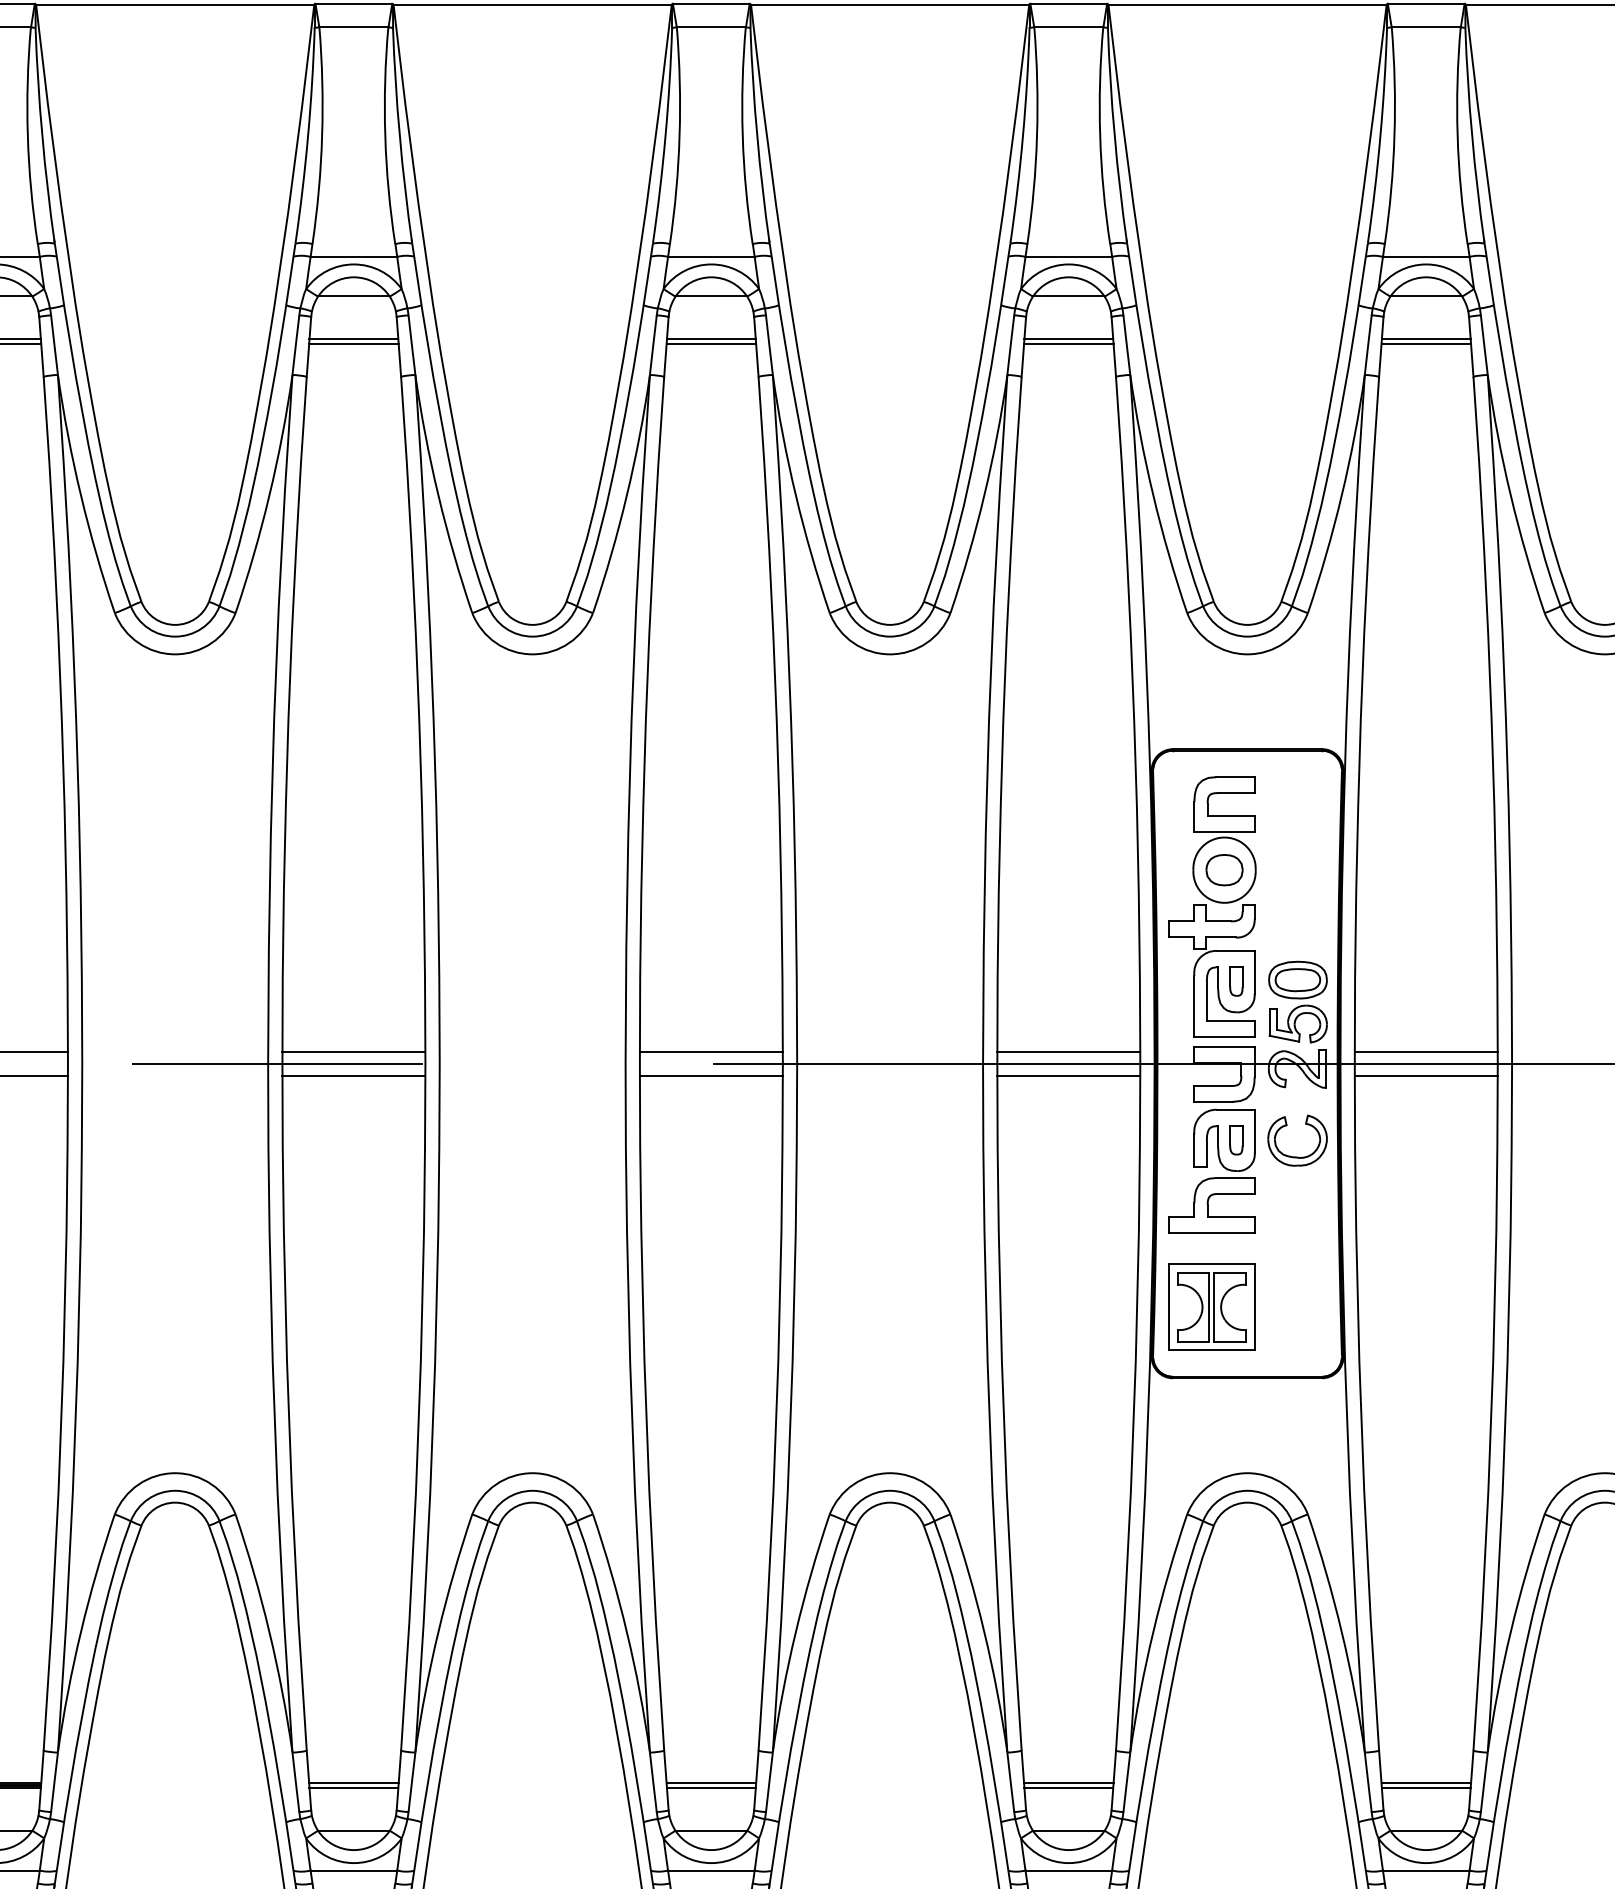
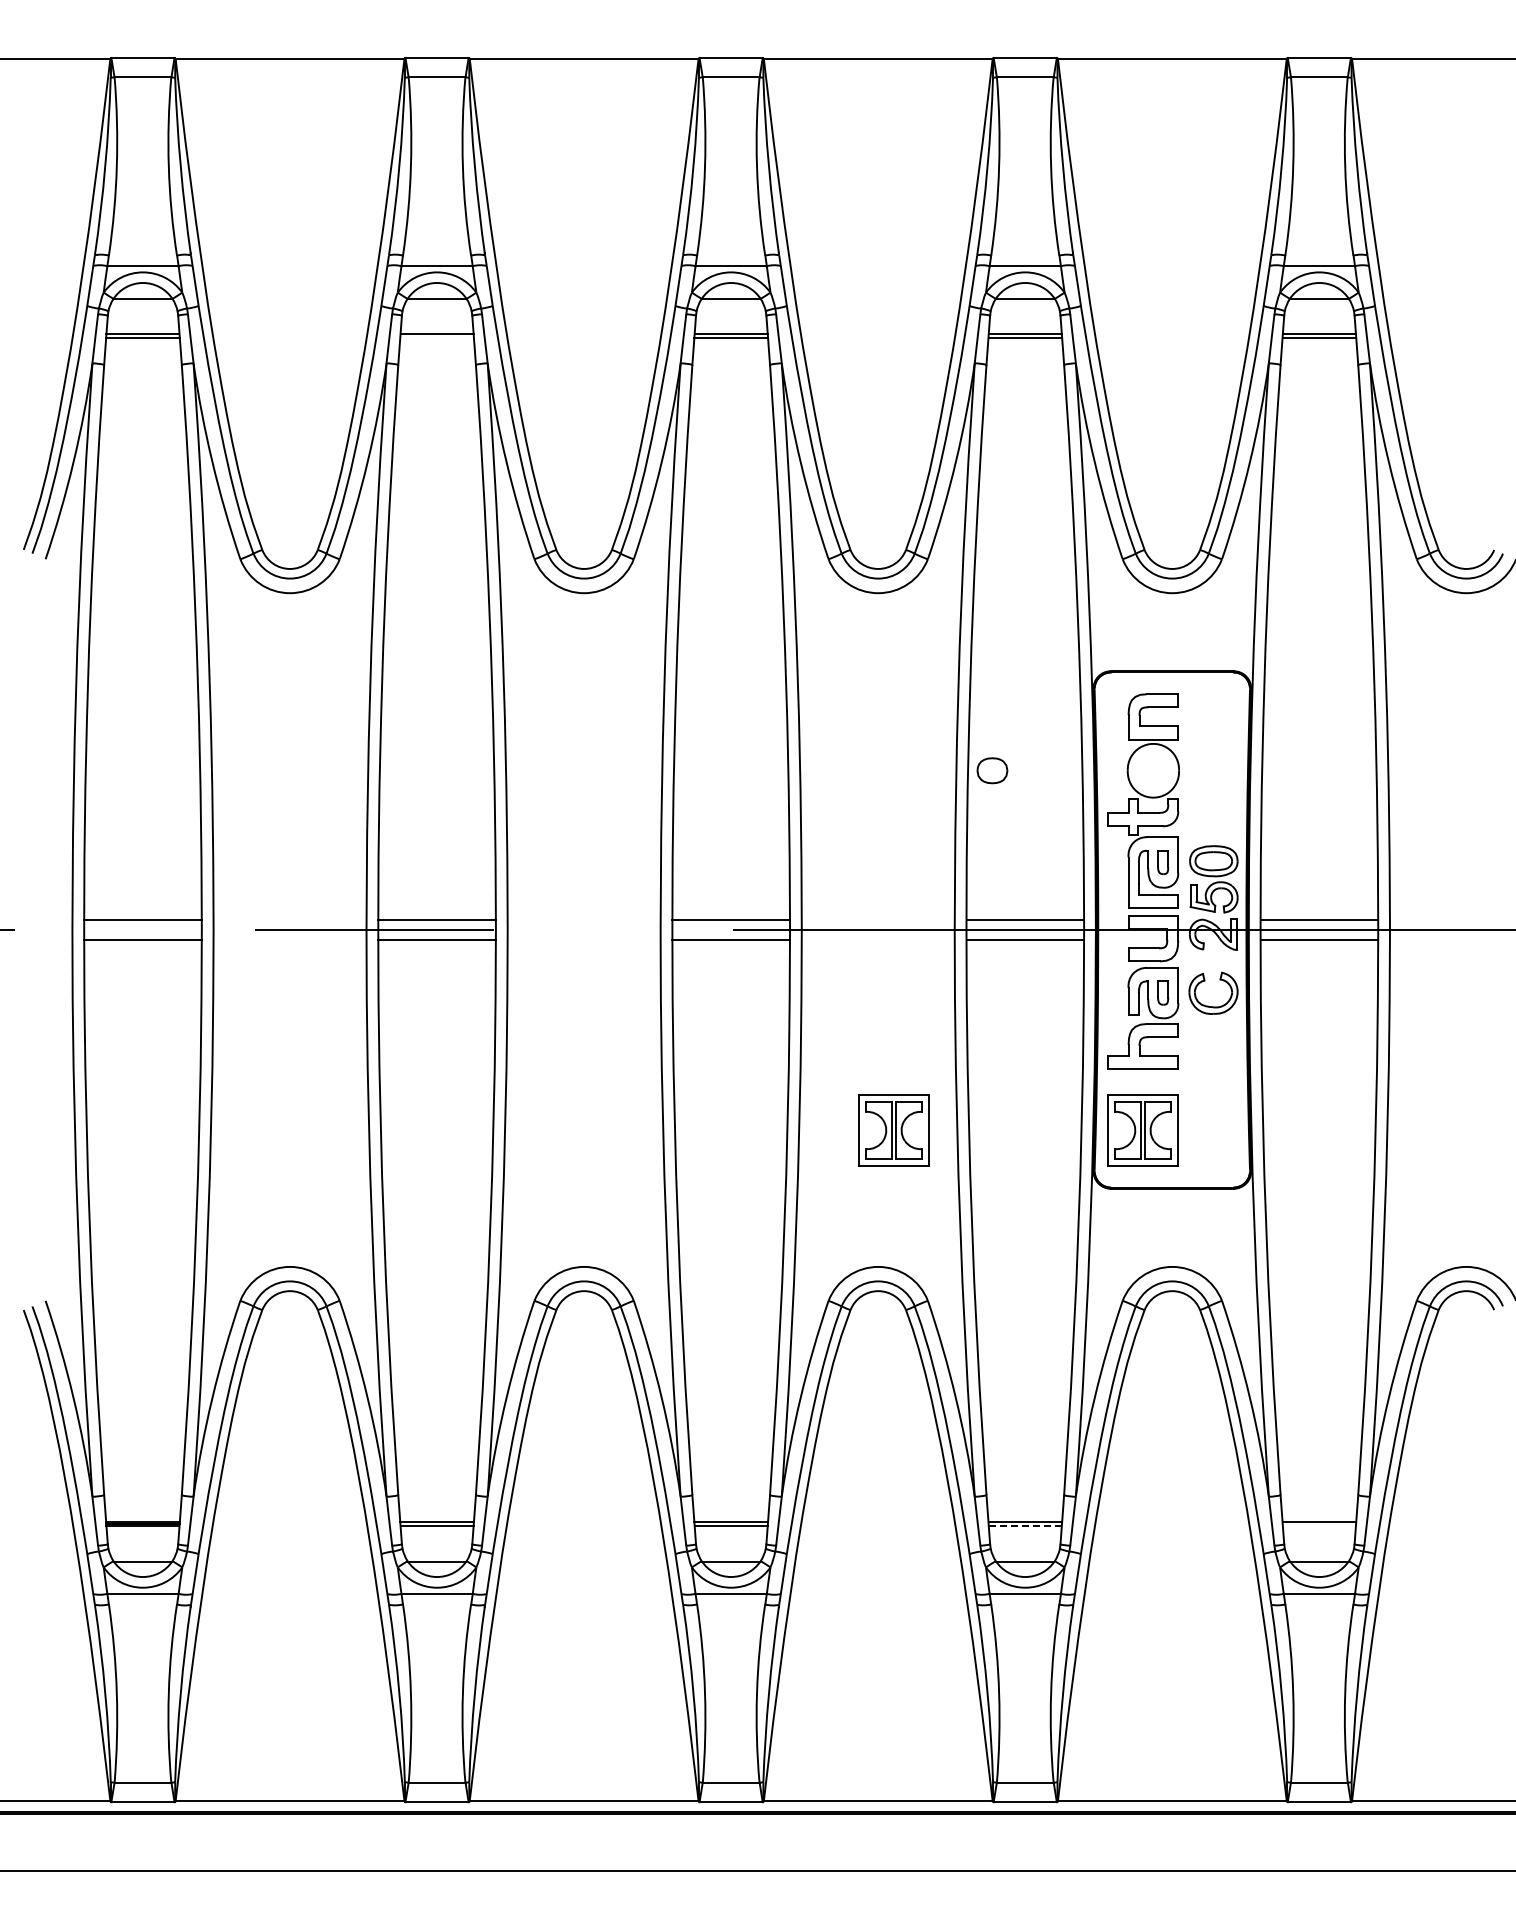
line: (353, 343) -> (436, 337), removed
part: (1224, 869) -> (992, 770), moved
part: (908, 1307) -> (893, 1130), added
line: (1069, 1788) -> (1025, 1526), solid -> dashed
line: (1425, 1788) -> (1318, 1526), removed

